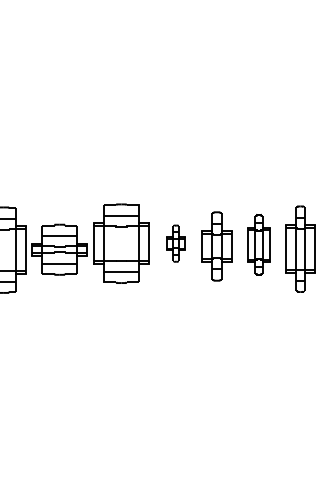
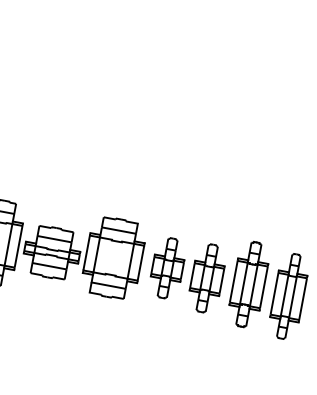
part: (175, 243) -> (166, 267), size x1.67
part: (258, 244) -> (248, 284), size x1.43

